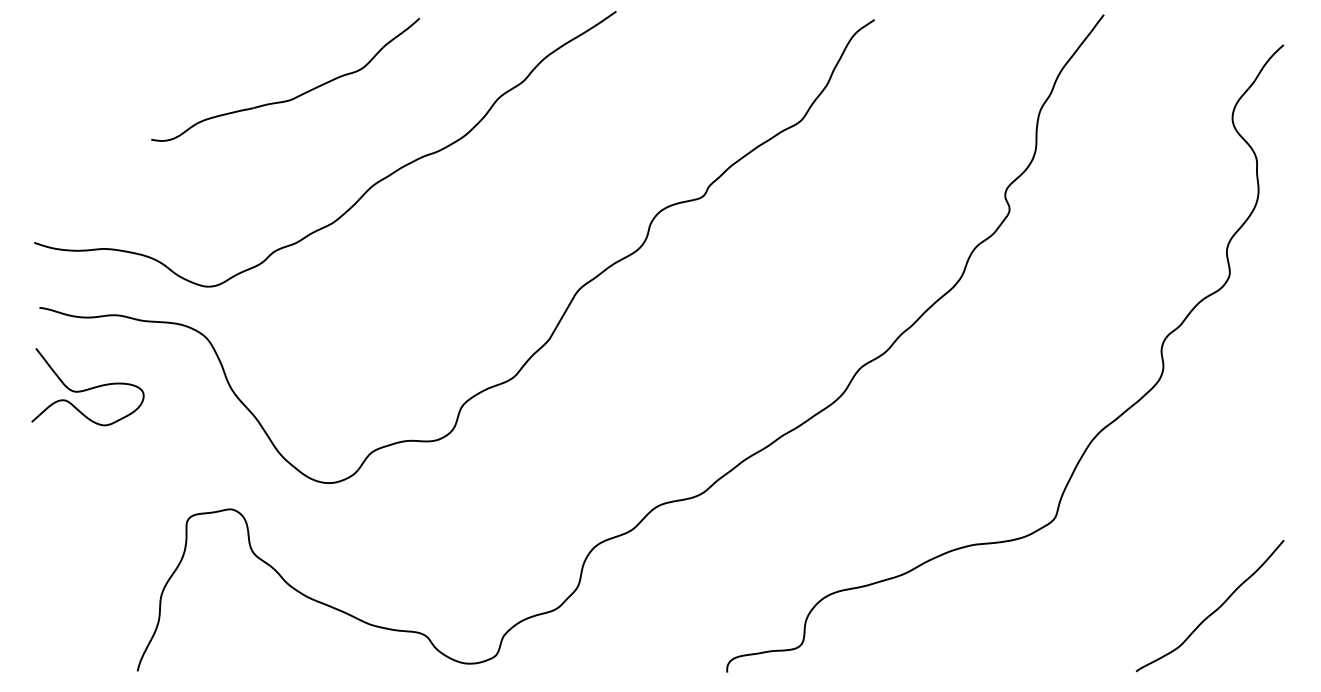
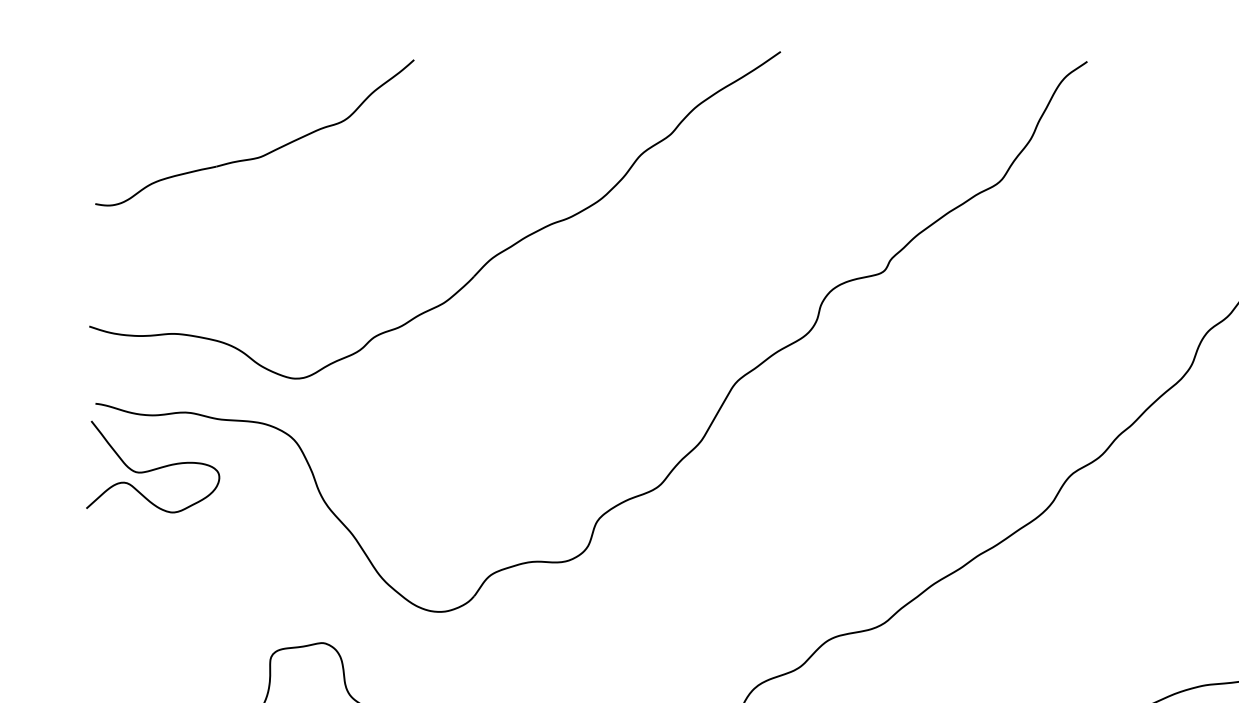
part: (293, 97) -> (264, 153), moved
curve: (87, 388) -> (152, 468), moved

